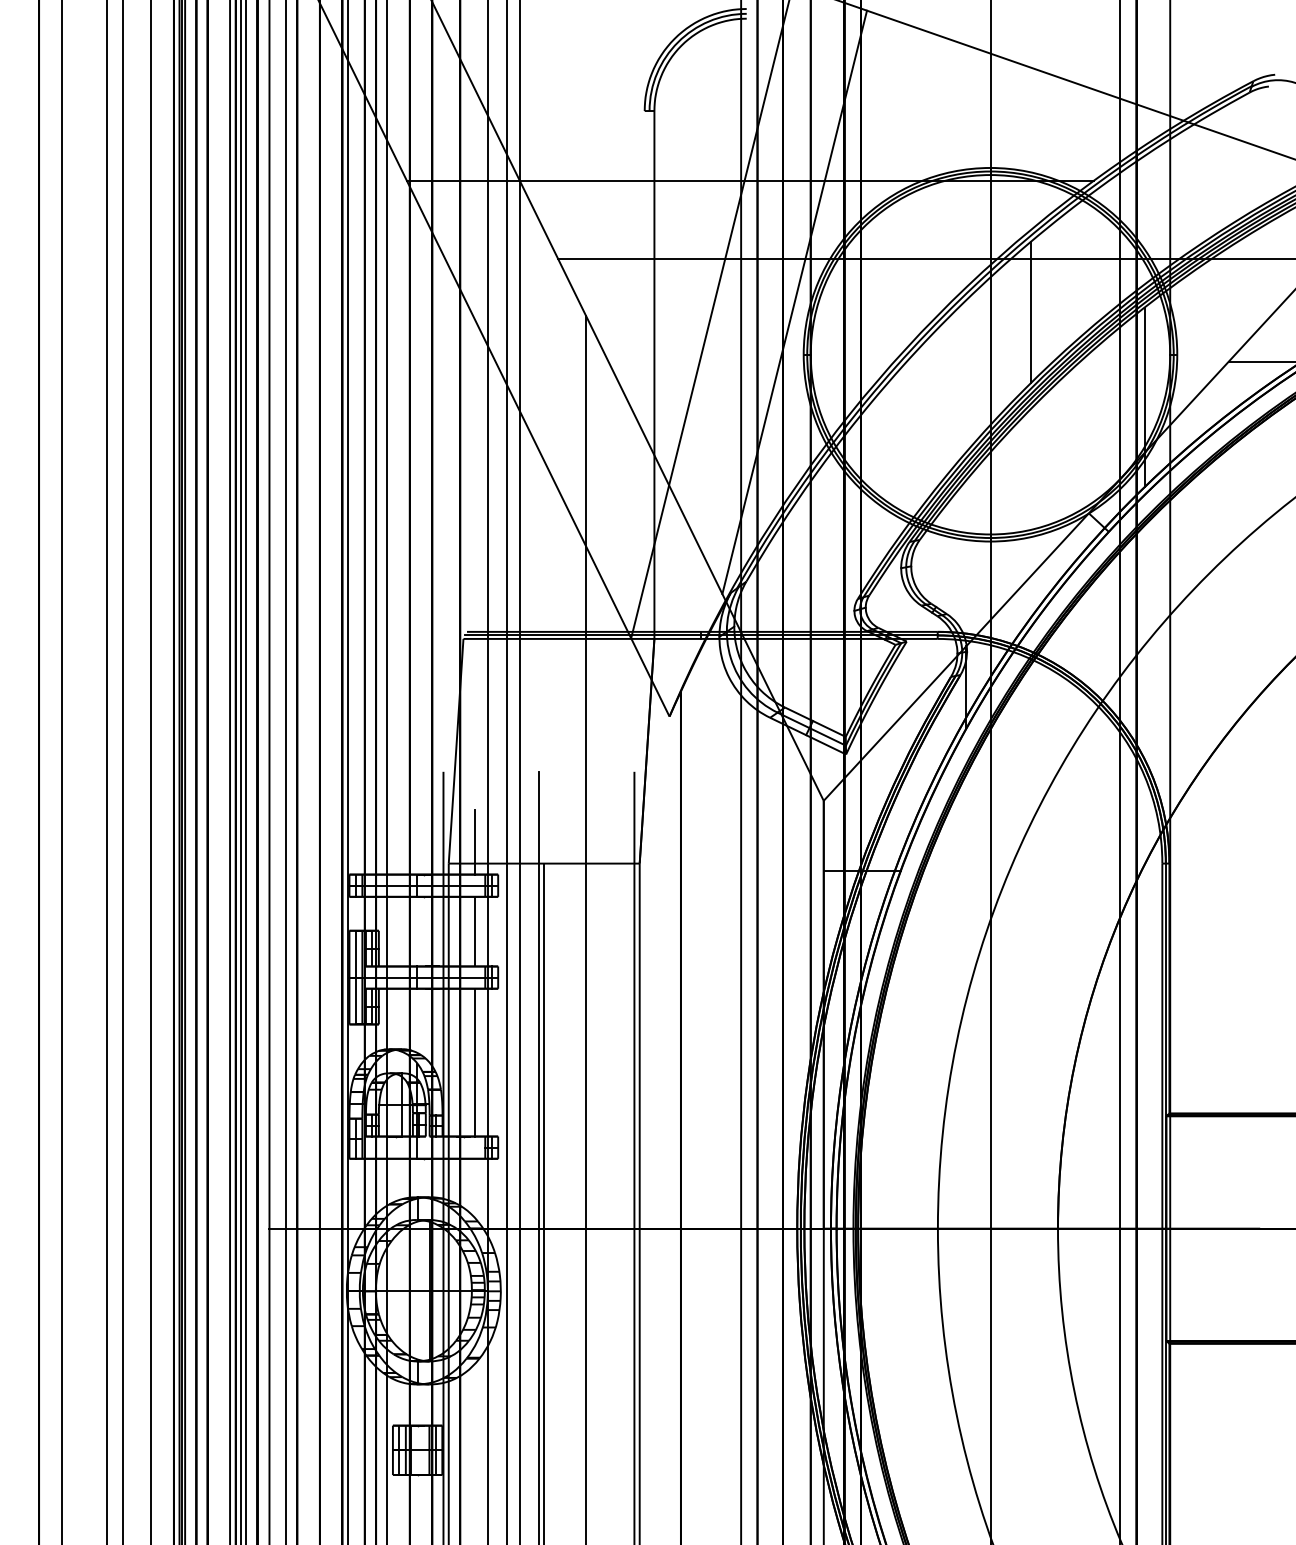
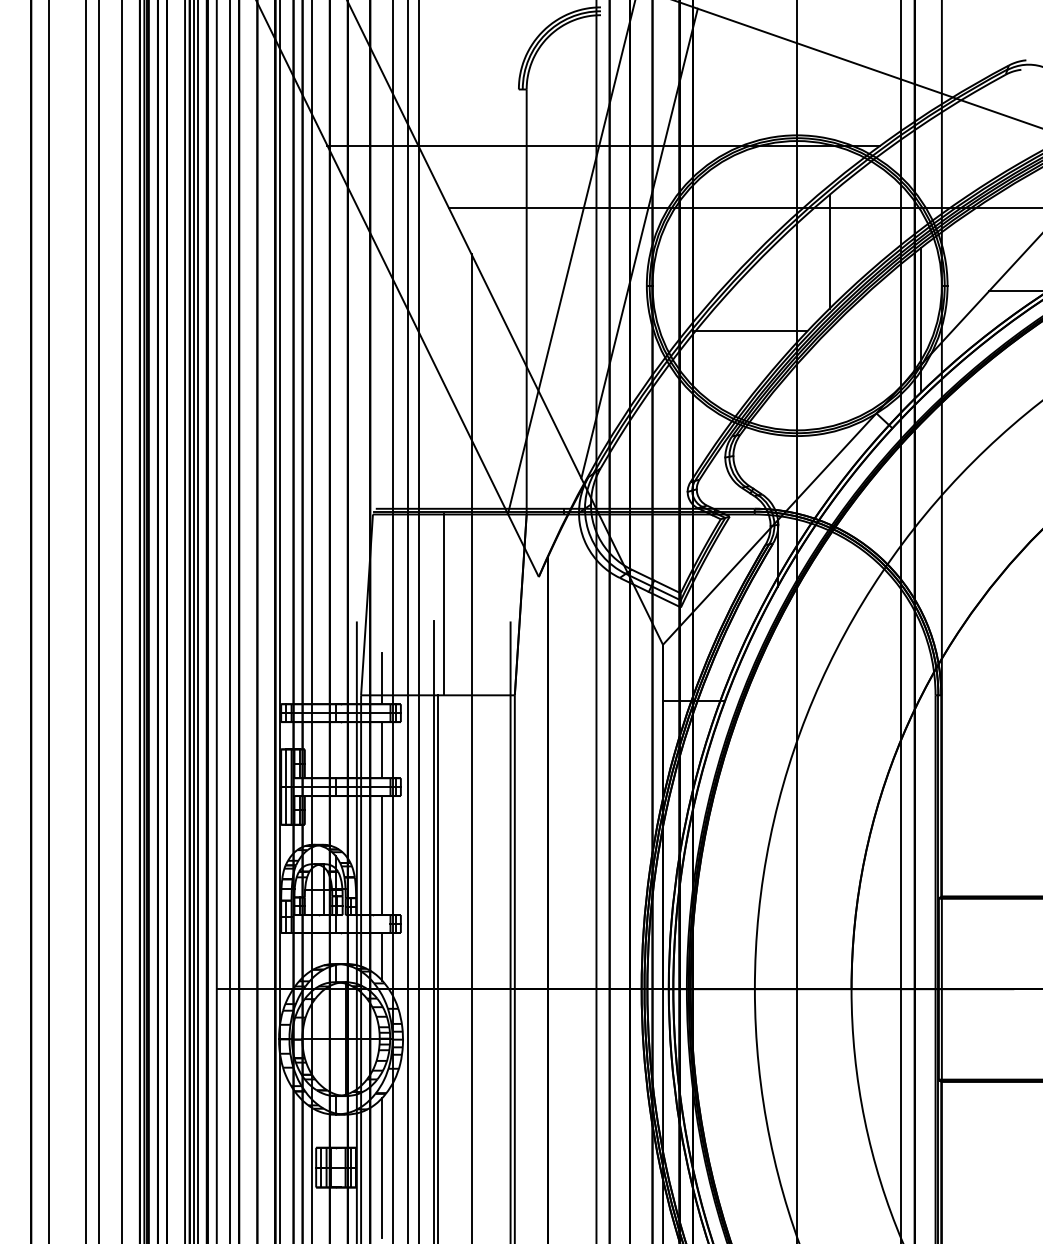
line: (933, 411) -> (751, 331), added
line: (551, 750) -> (443, 604), added
line: (475, 1188) -> (382, 956), added
line: (475, 1450) -> (382, 1167), added

